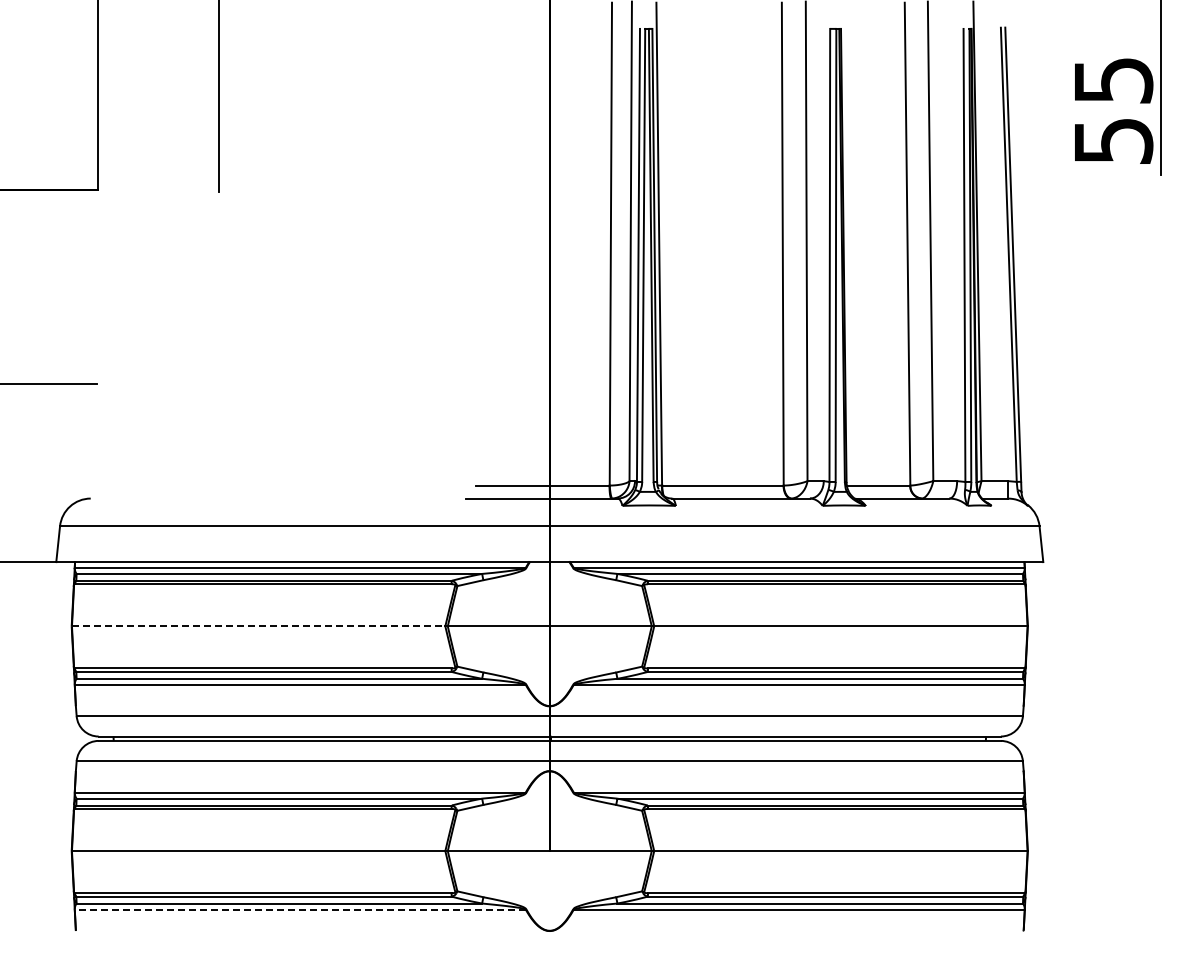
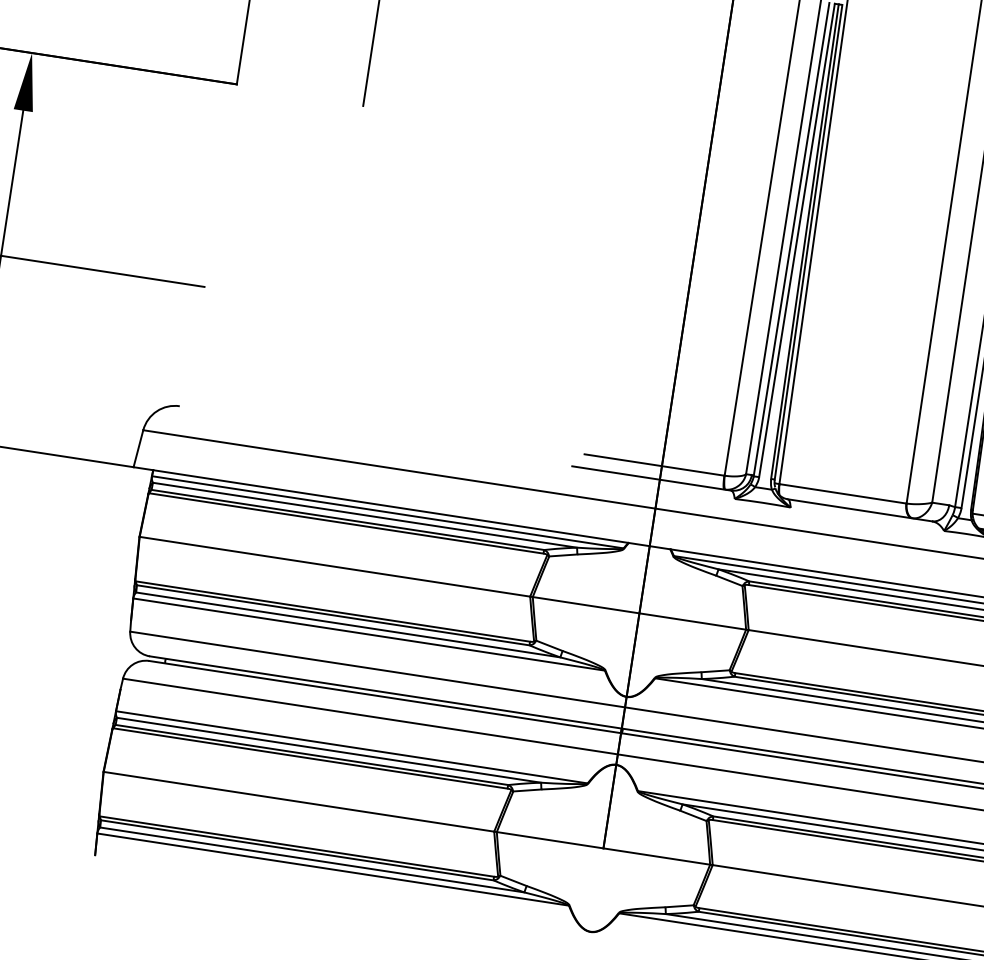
line: (258, 626) -> (334, 566), dashed -> solid
line: (299, 909) -> (332, 869), dashed -> solid

